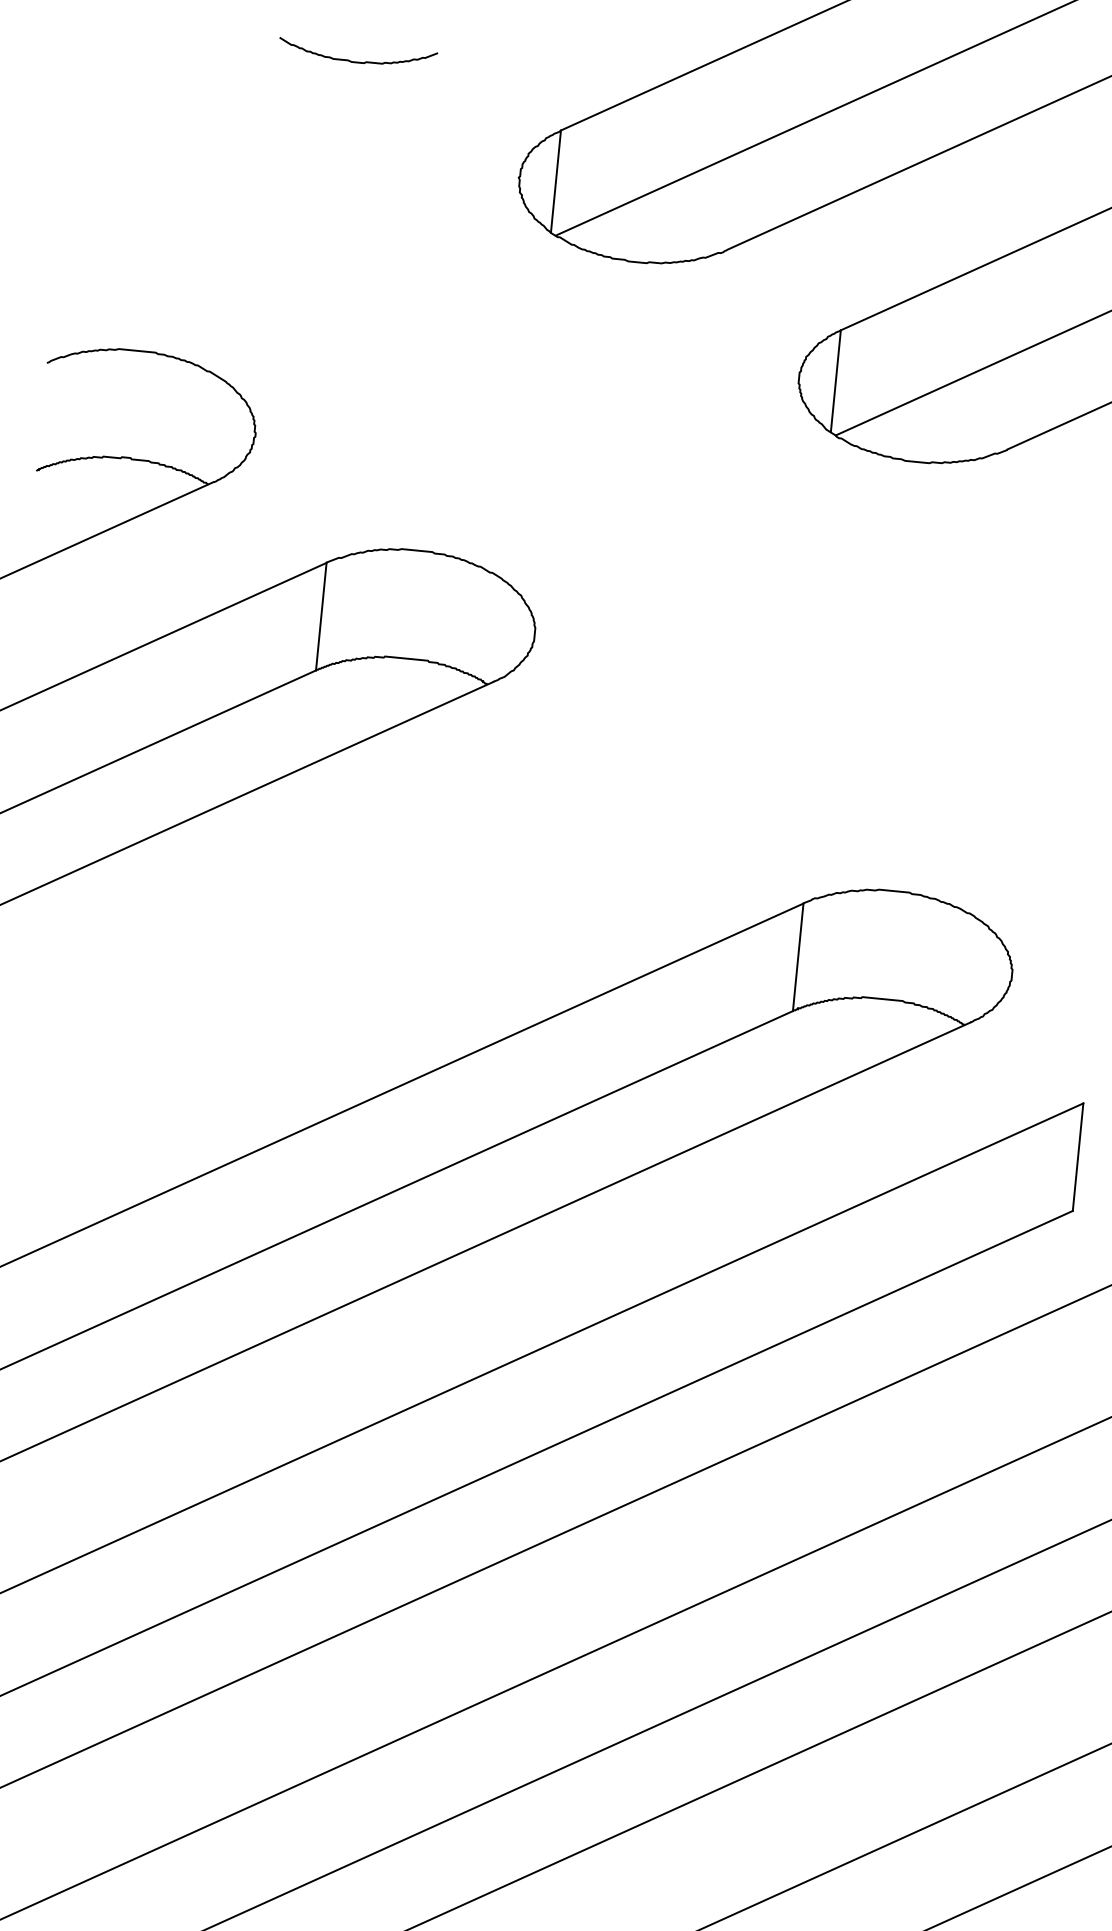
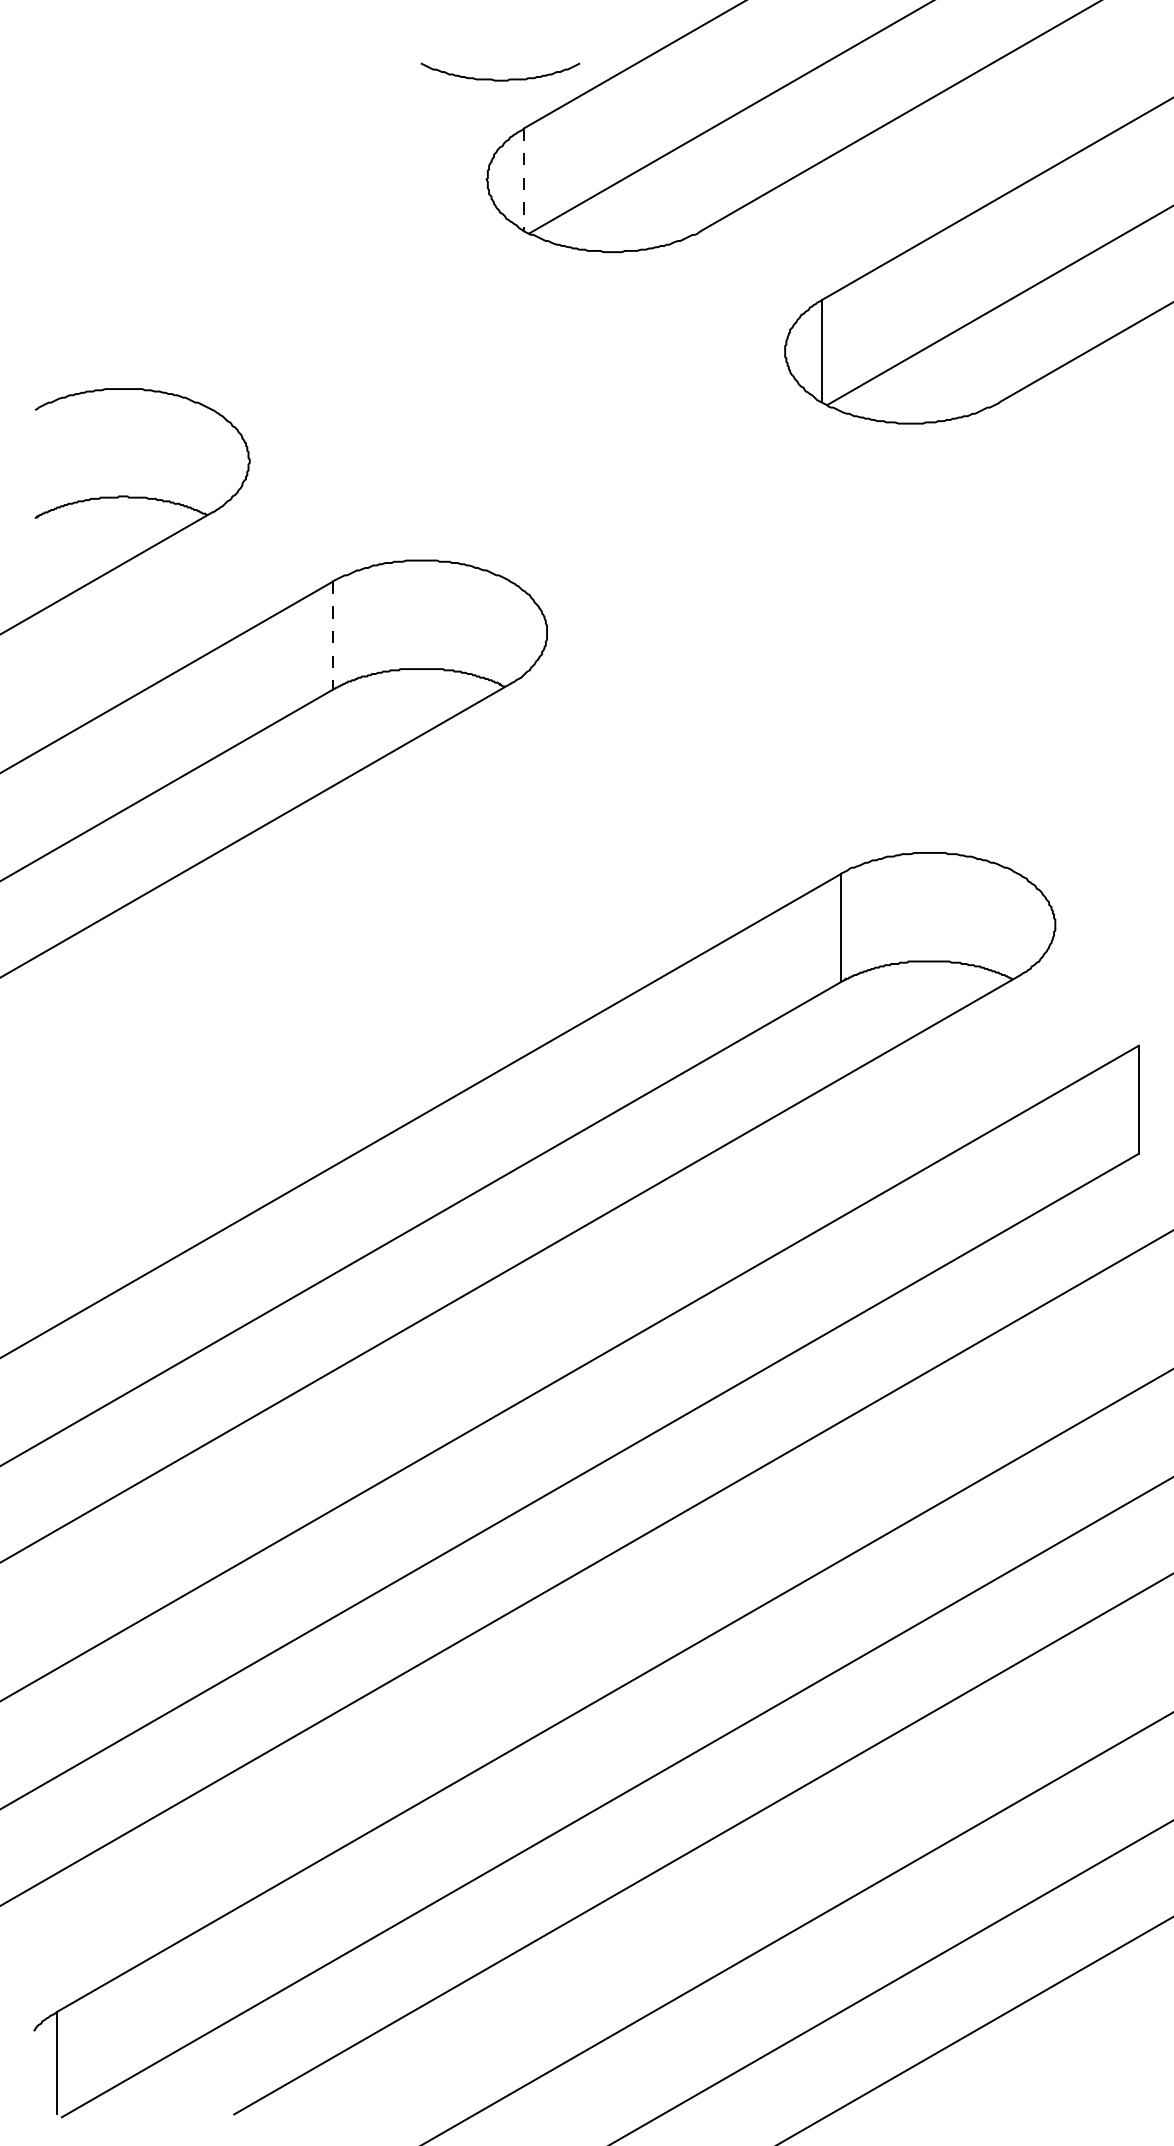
curve: (357, 61) -> (500, 79), moved
line: (555, 182) -> (523, 180), solid -> dashed
line: (320, 617) -> (332, 636), solid -> dashed

